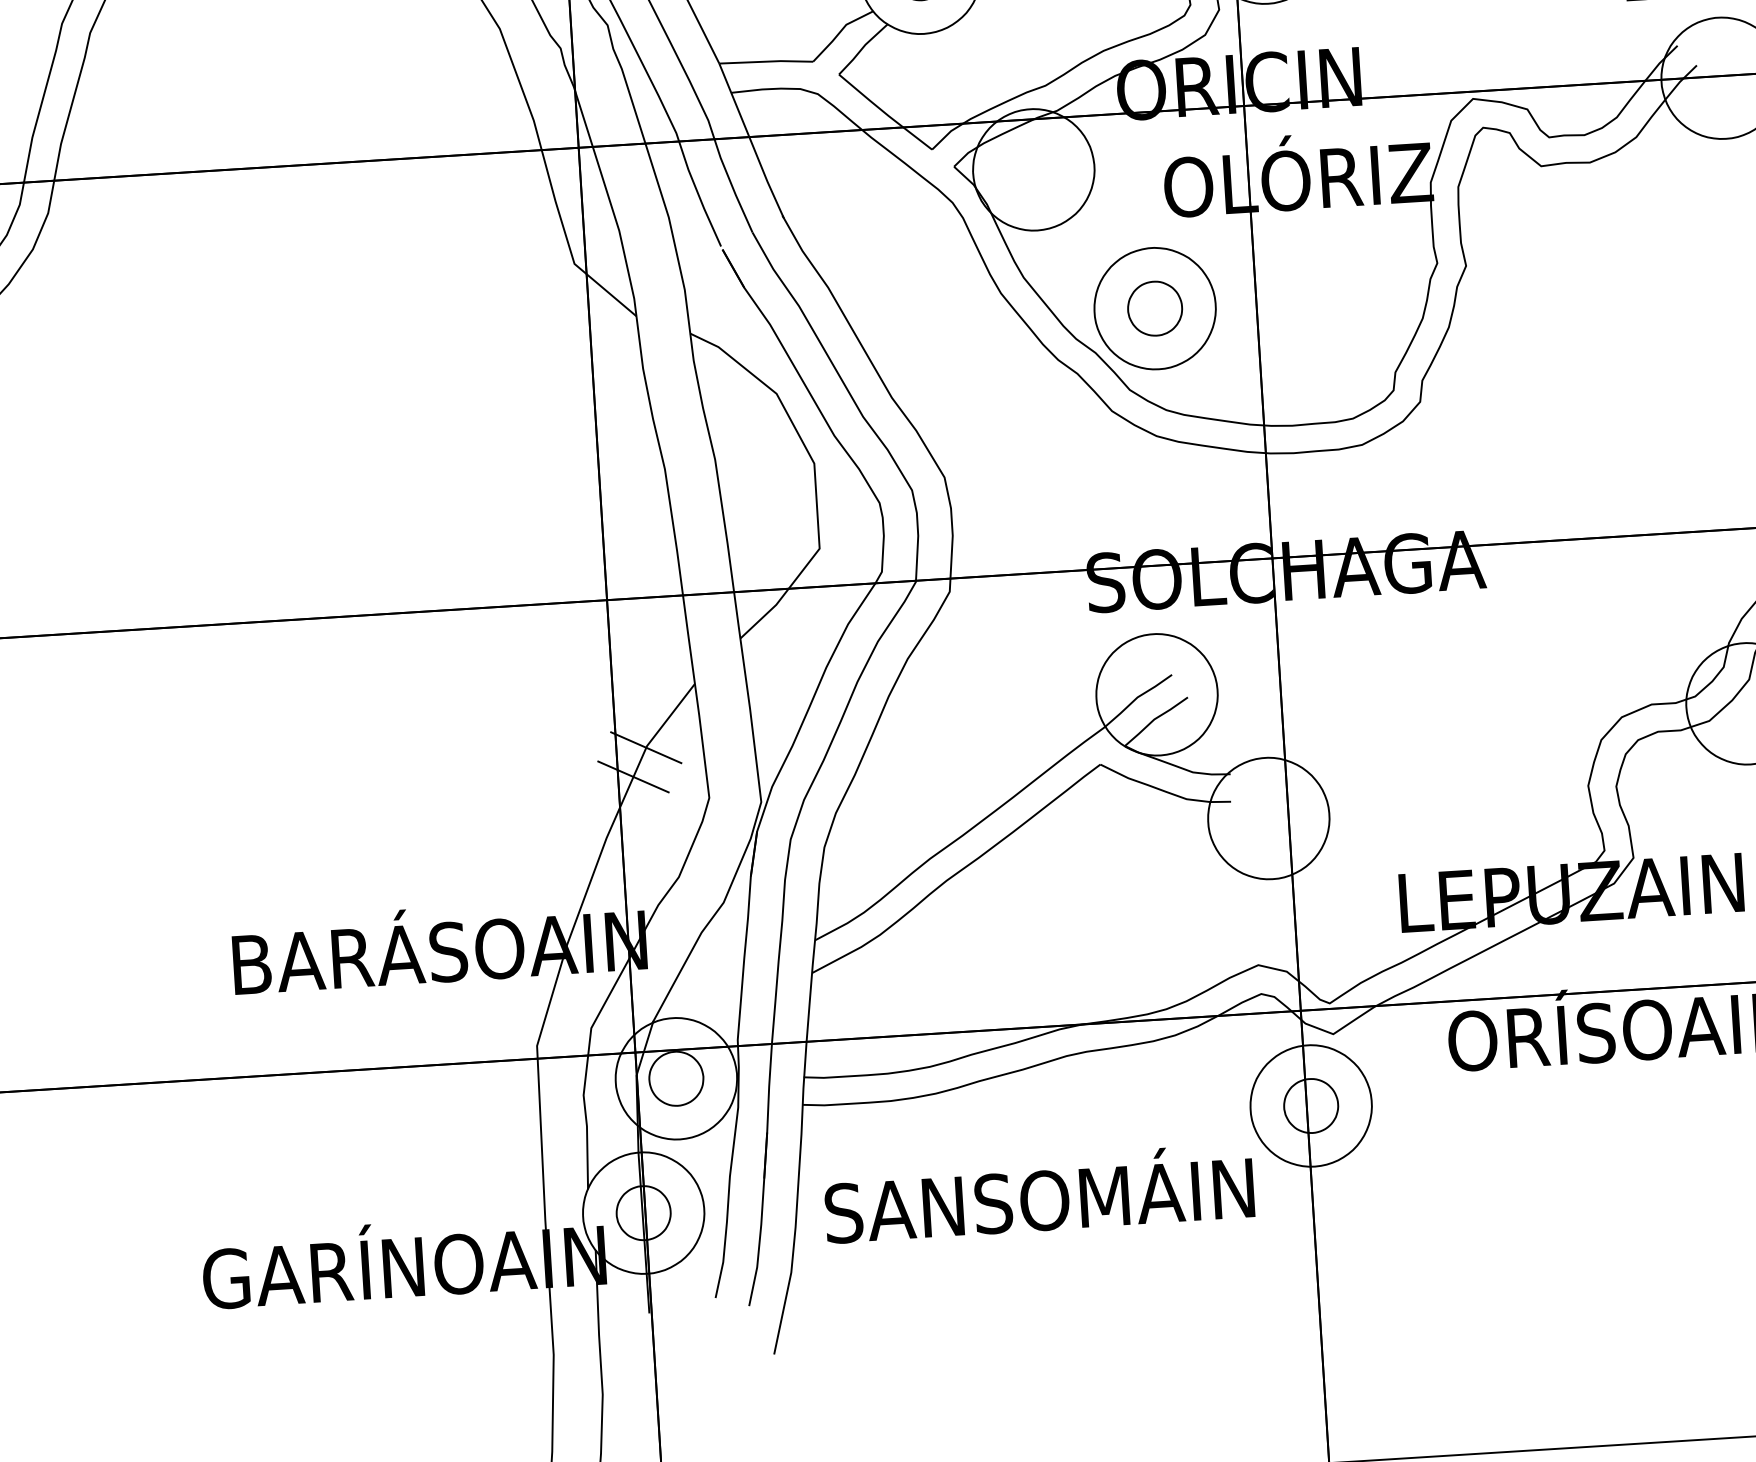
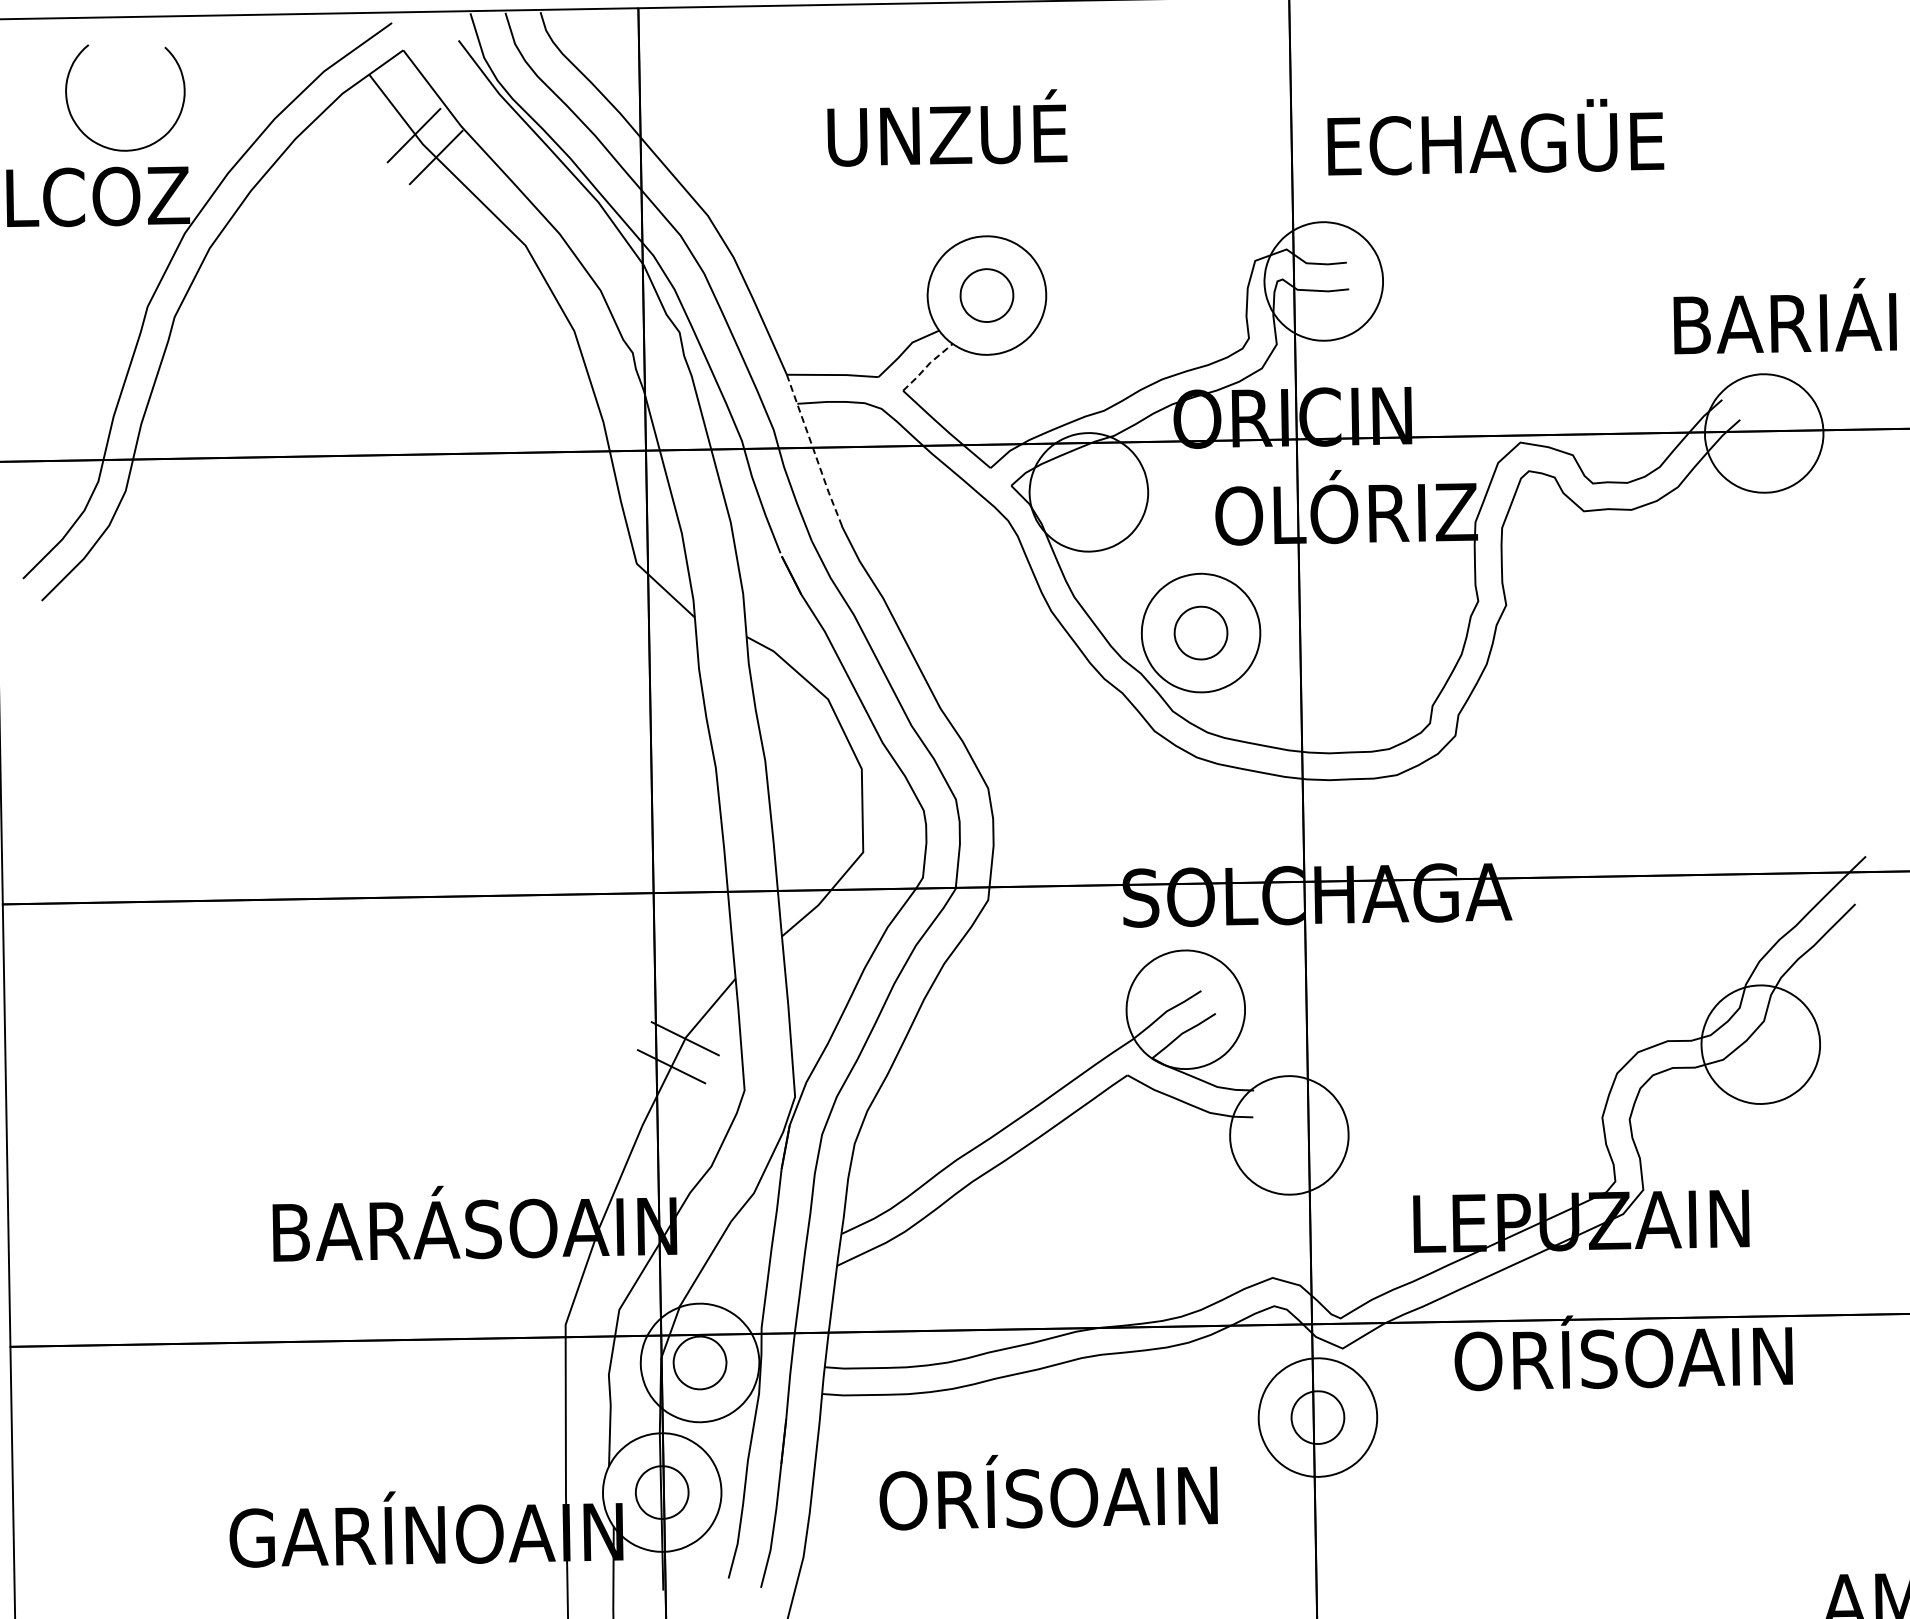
line: (861, 48) -> (926, 366), solid -> dashed
line: (751, 141) -> (814, 452), solid -> dashed
text: (1038, 1194) -> (1048, 1491), SANSOMÁIN -> ORÍSOAIN

